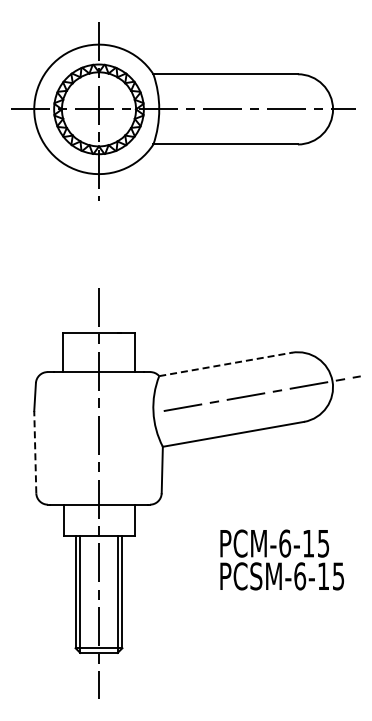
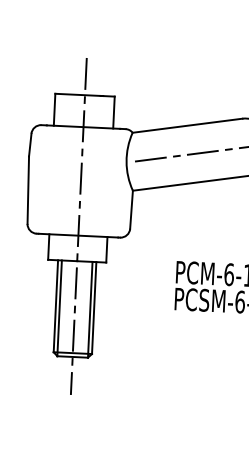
line: (225, 364) -> (187, 125), dashed -> solid
line: (35, 451) -> (28, 189), dashed -> solid

